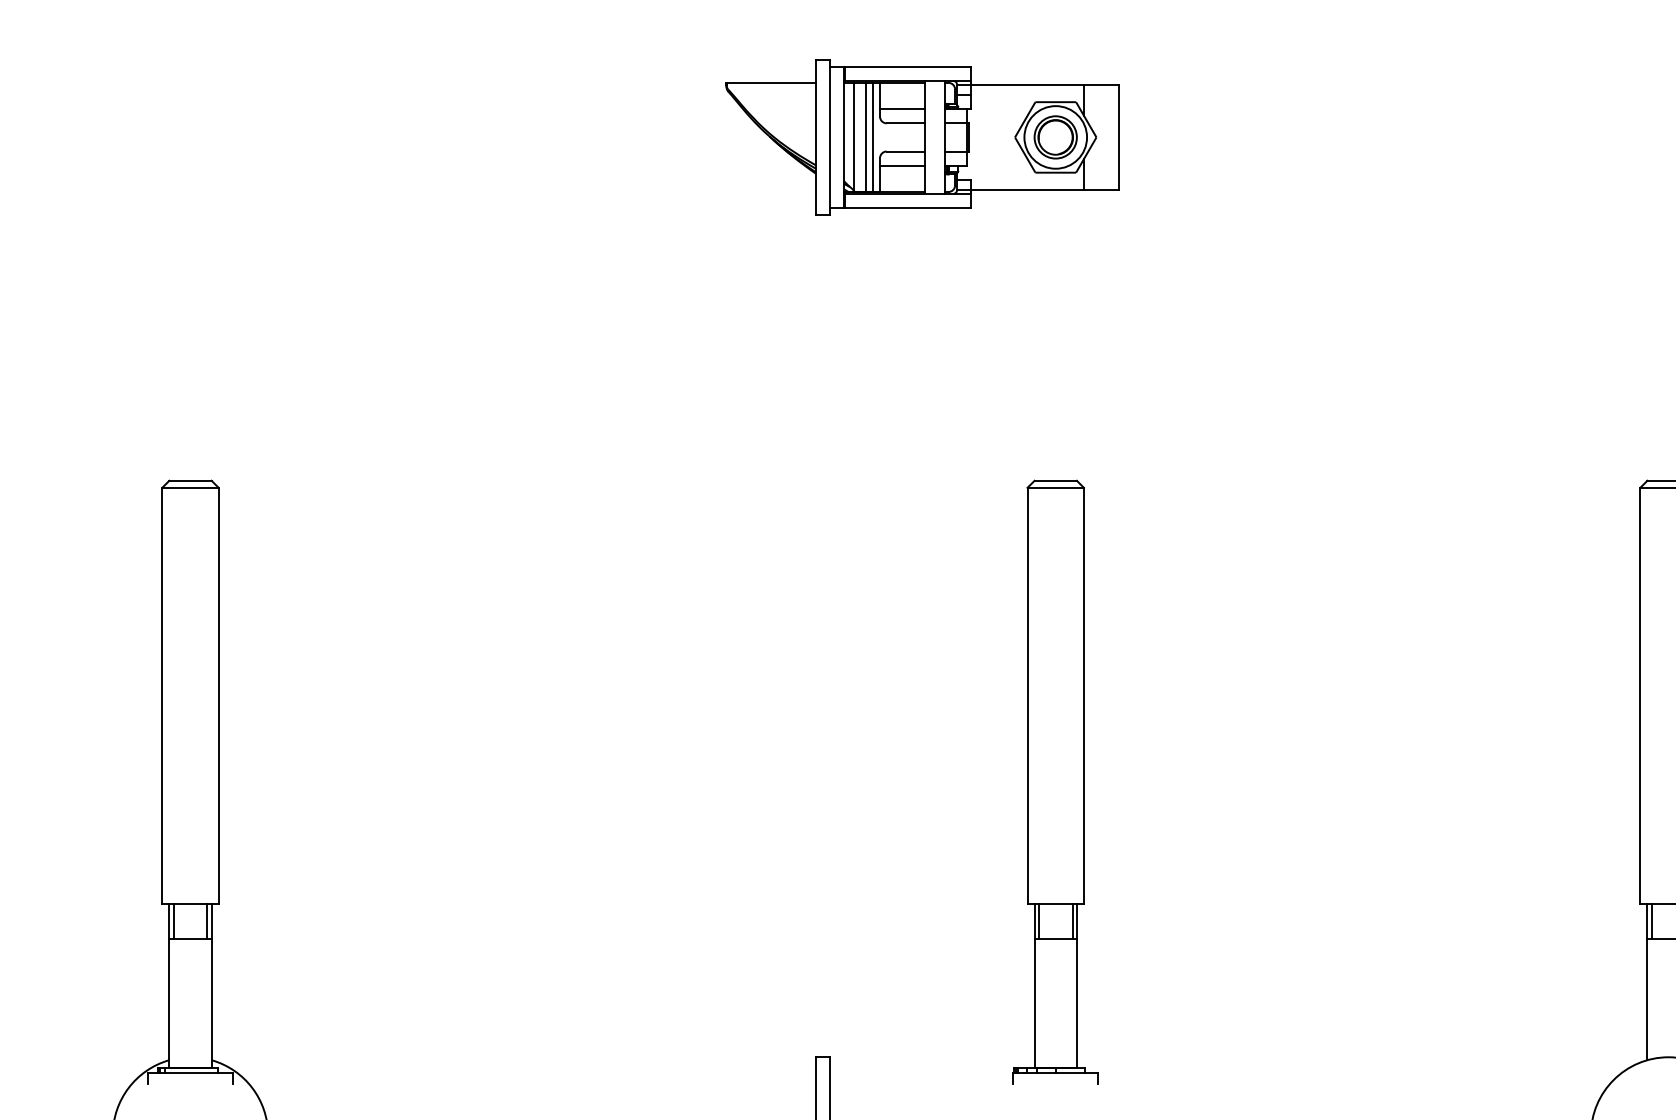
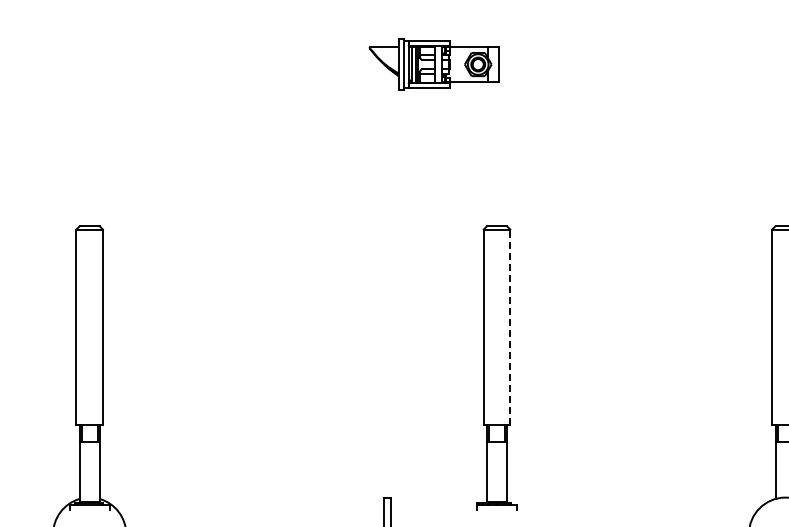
part: (922, 137) -> (434, 64), size x0.7
line: (1084, 695) -> (510, 327), solid -> dashed

